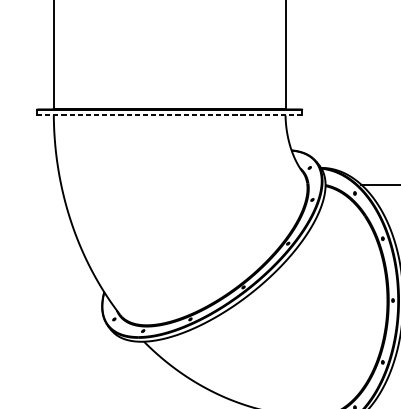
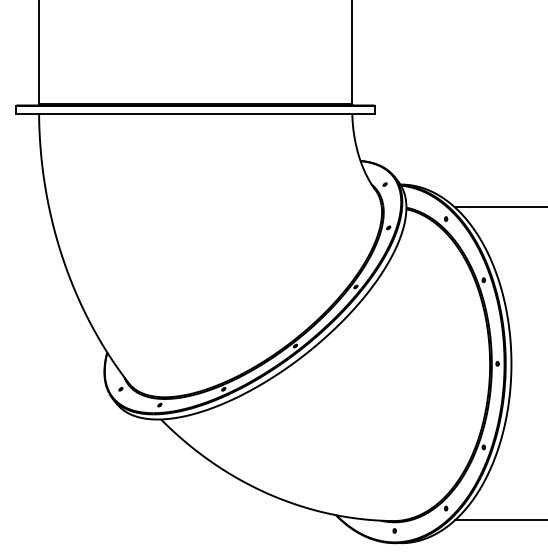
line: (170, 115) -> (196, 113), dashed -> solid

